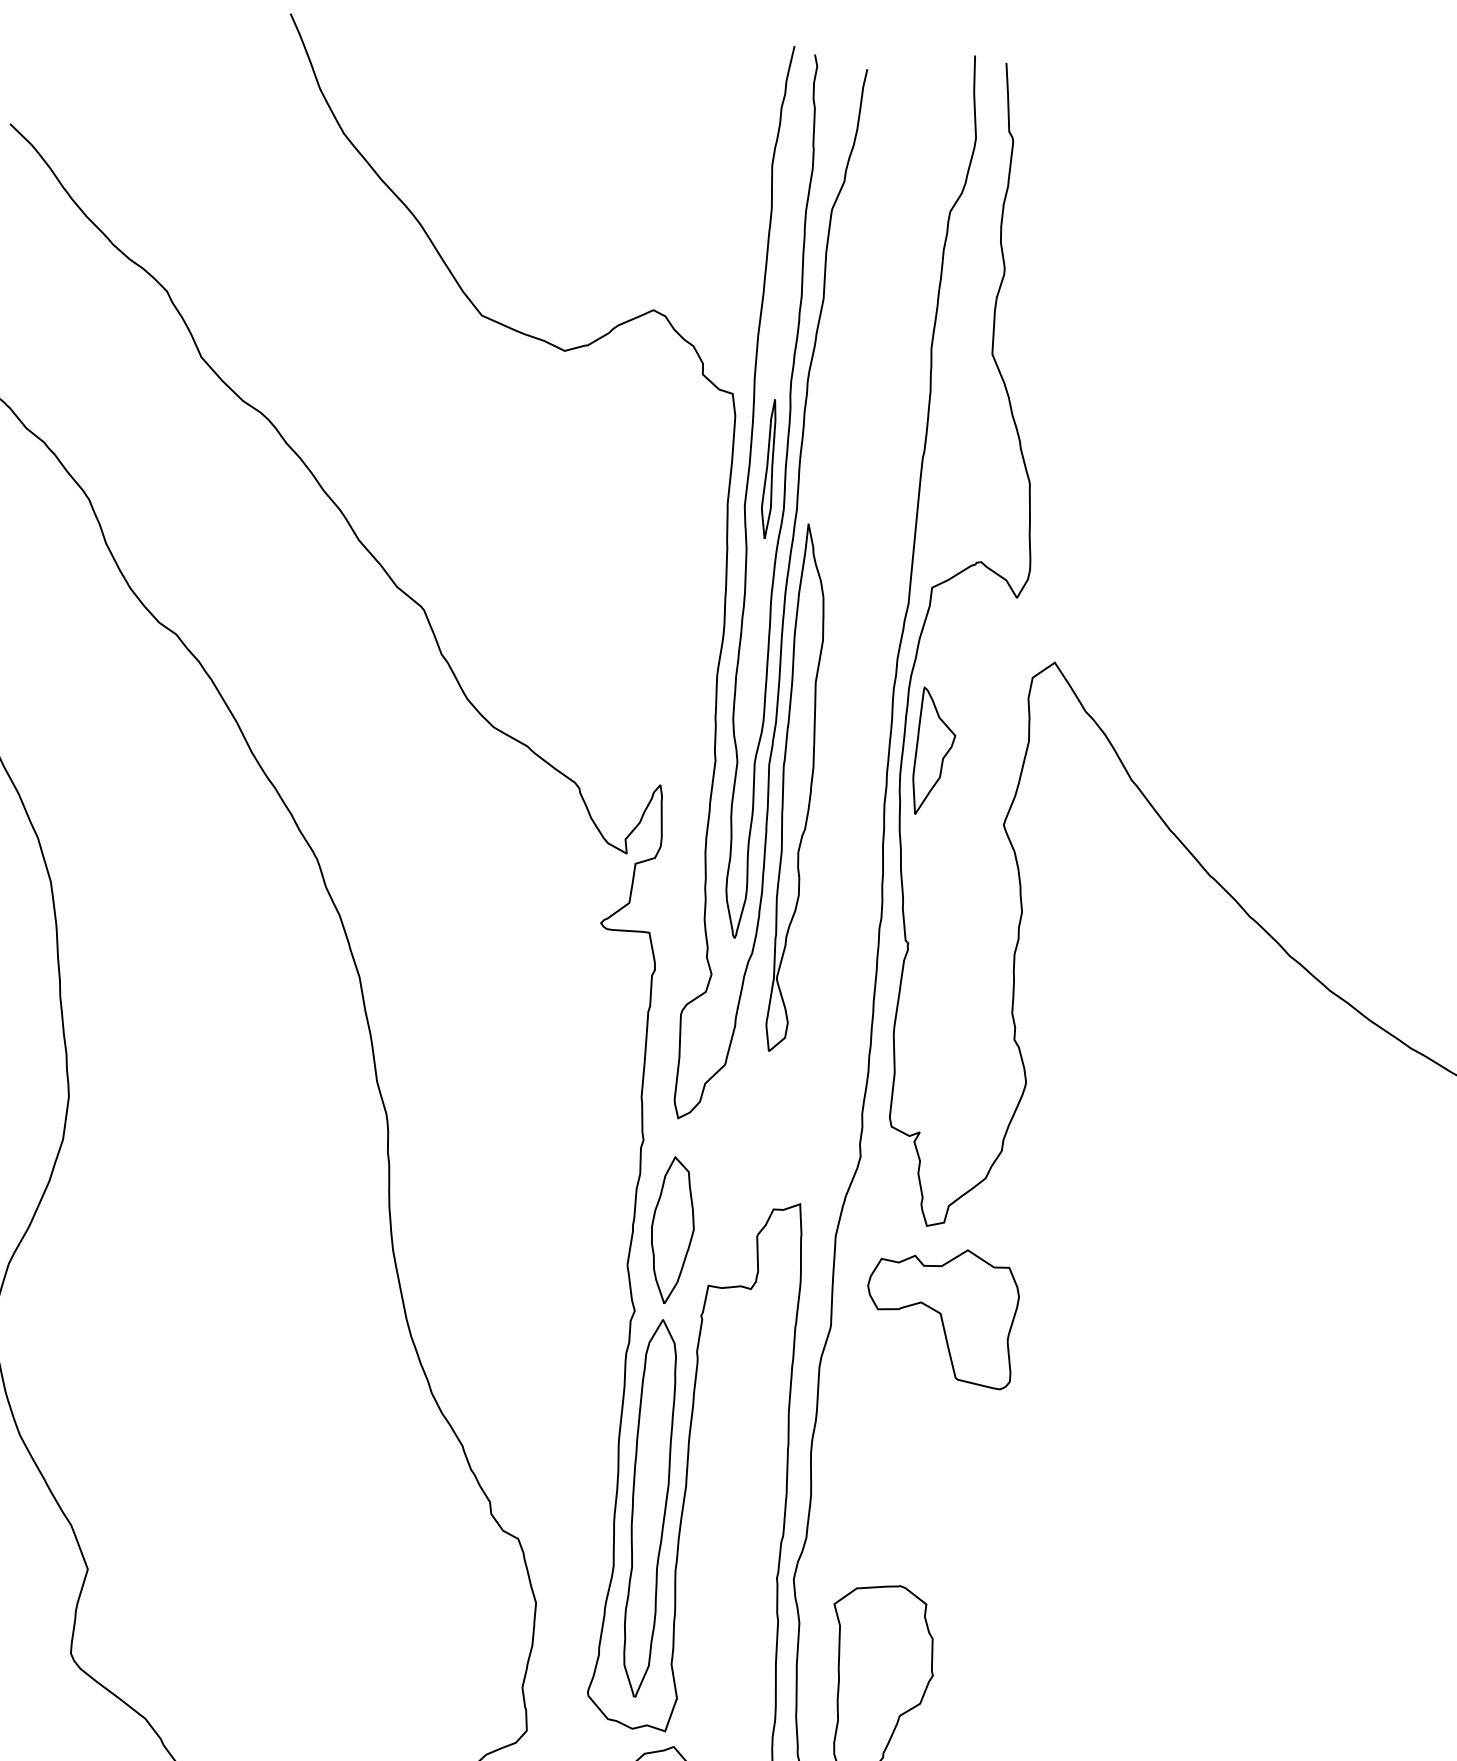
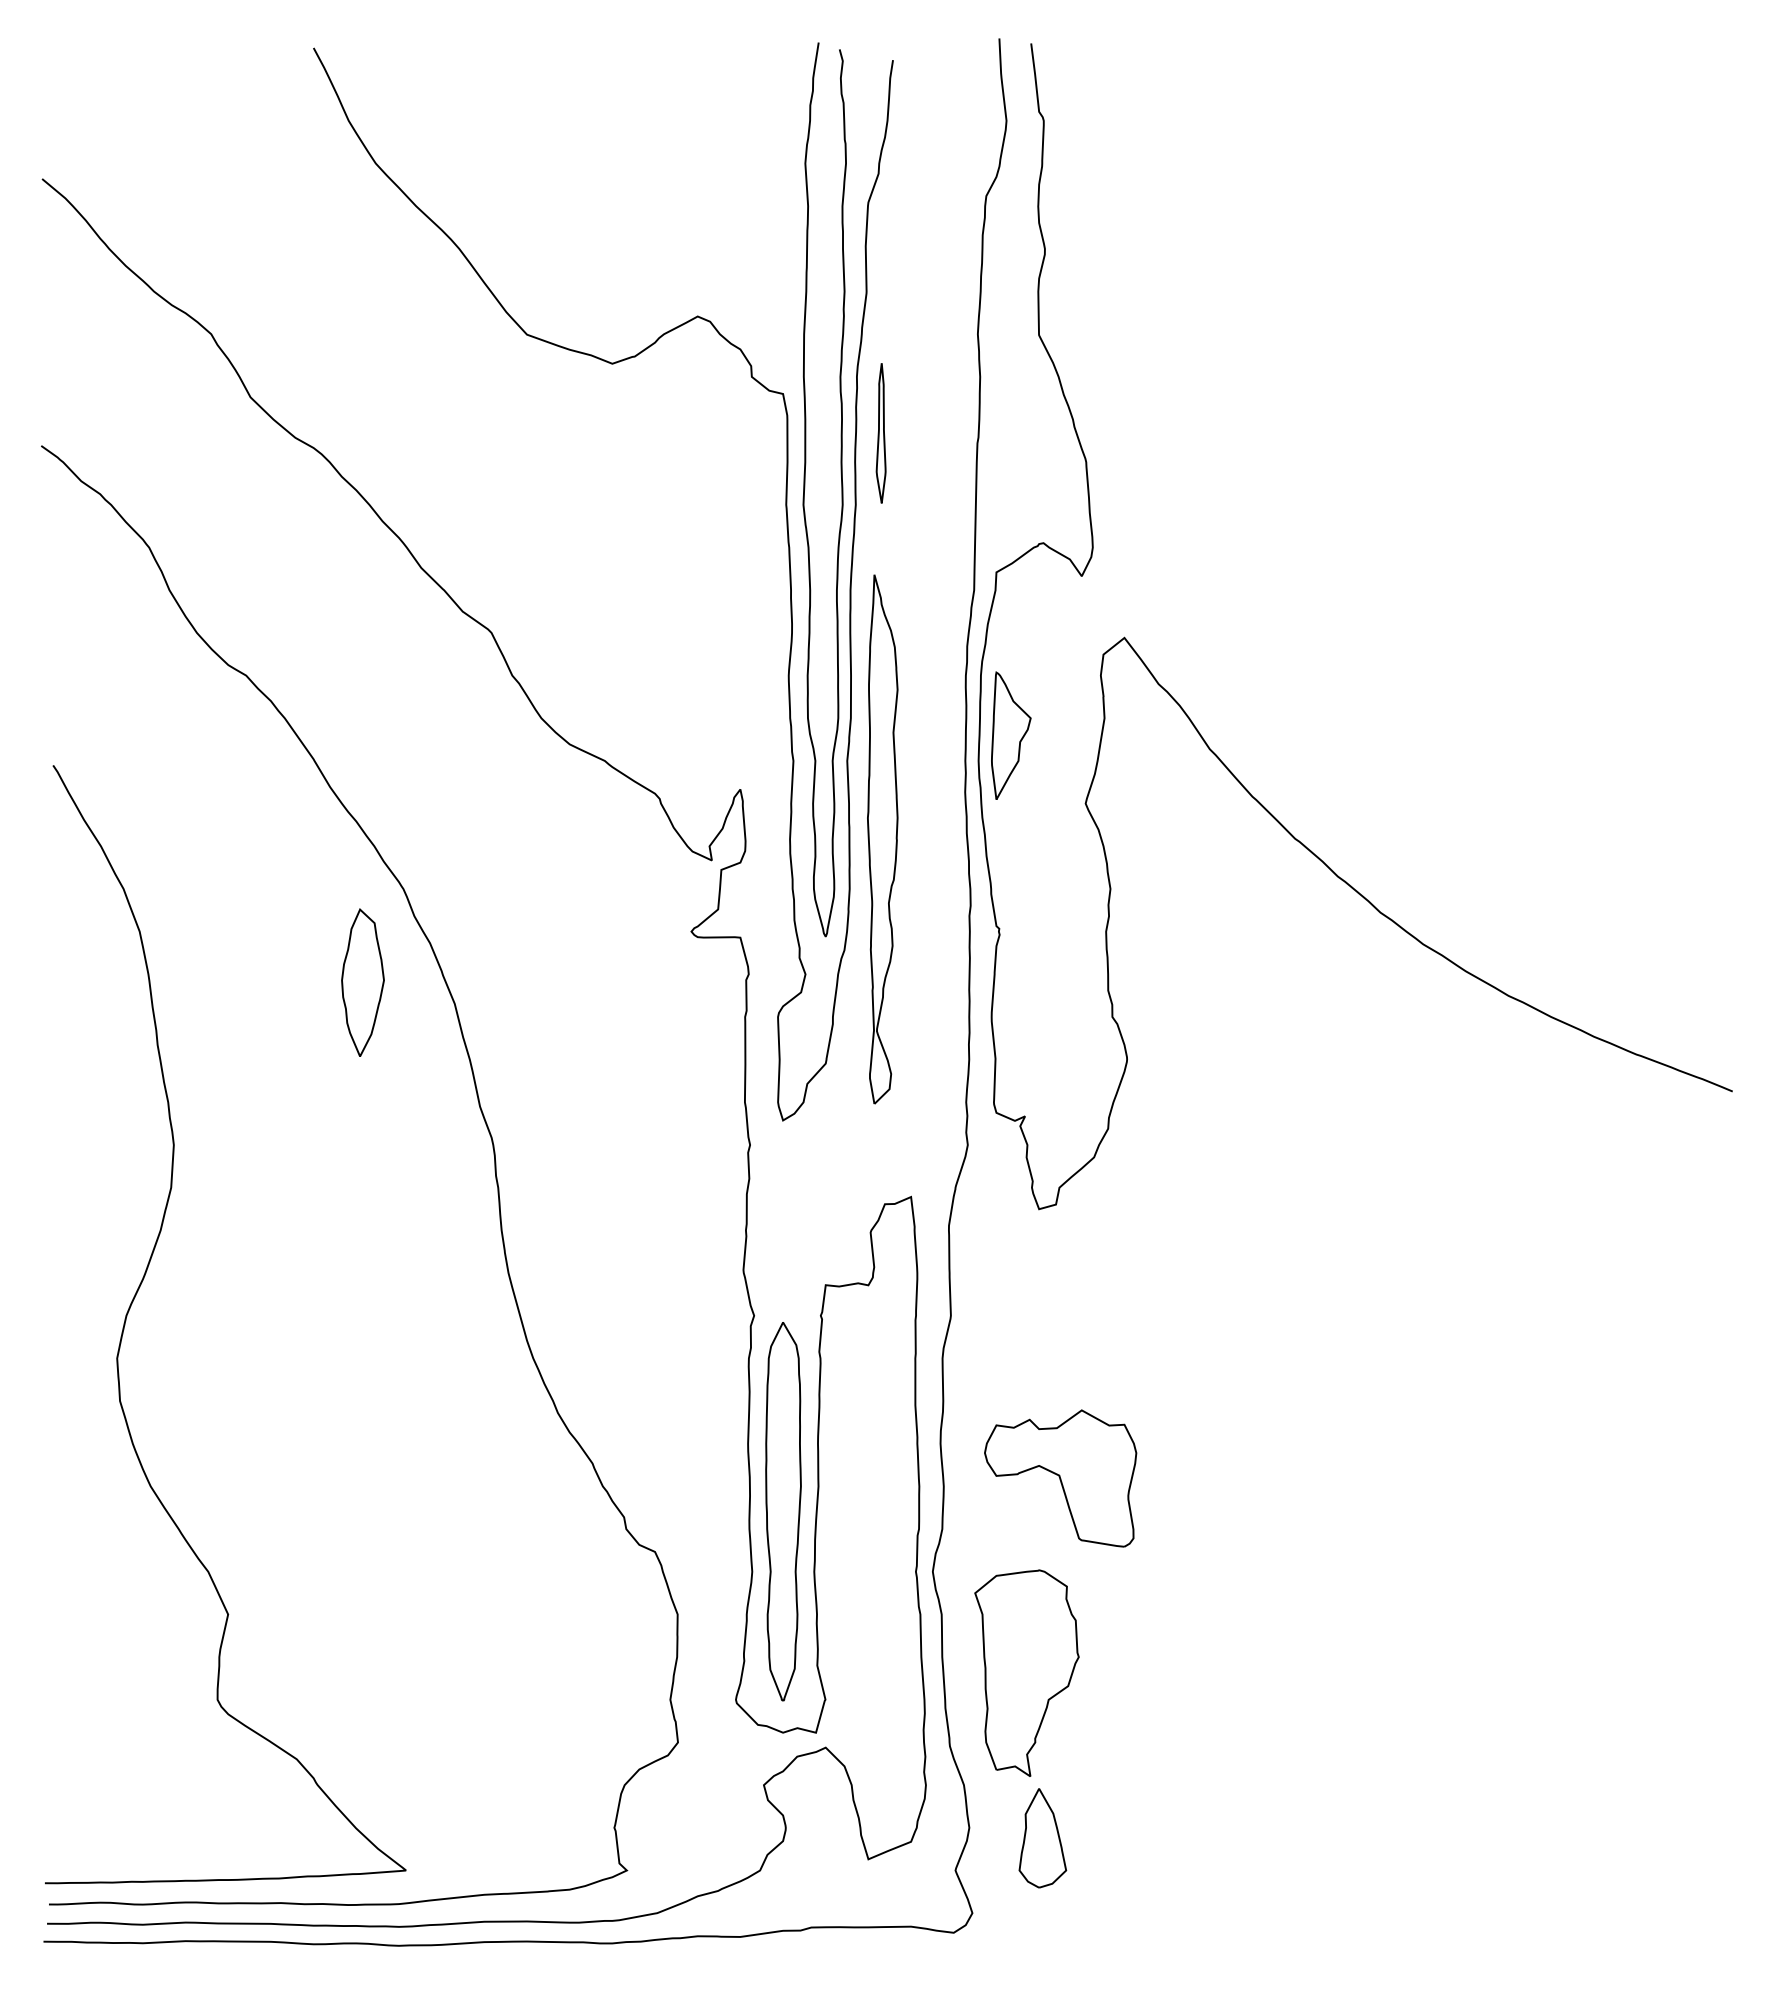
part: (768, 469) -> (880, 433), moved
part: (796, 788) -> (882, 839), moved
part: (672, 1230) -> (362, 982), moved
part: (941, 1316) -> (1060, 1478), moved

